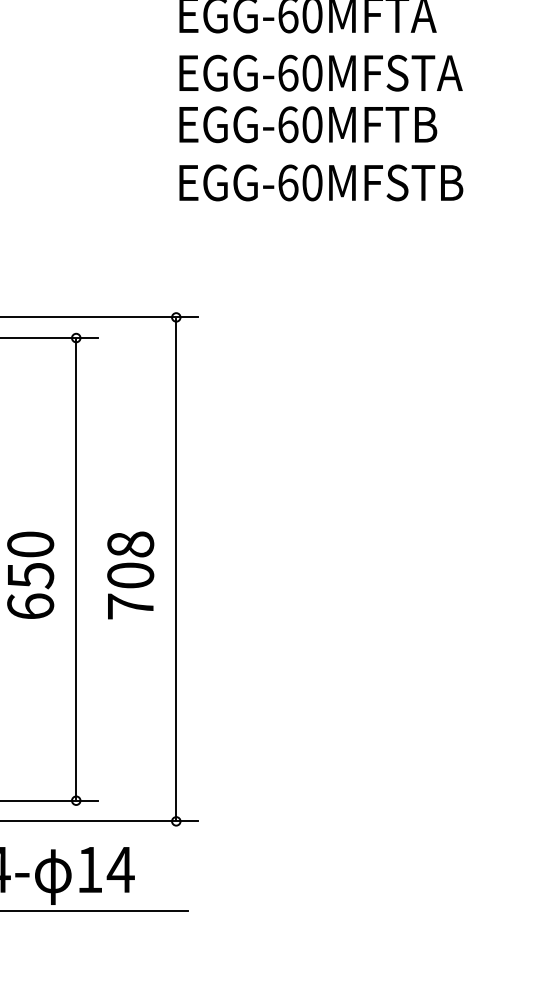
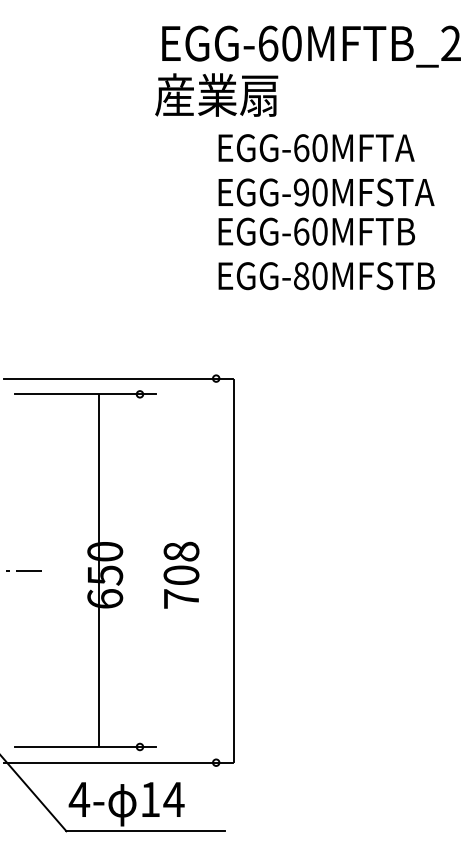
text: (288, 73) -> (301, 192), EGG-60MFSTA -> EGG-90MFSTA
text: (288, 183) -> (301, 276), EGG-60MFSTB -> EGG-80MFSTB
line: (75, 569) -> (98, 570), moved
line: (176, 569) -> (234, 570), moved

